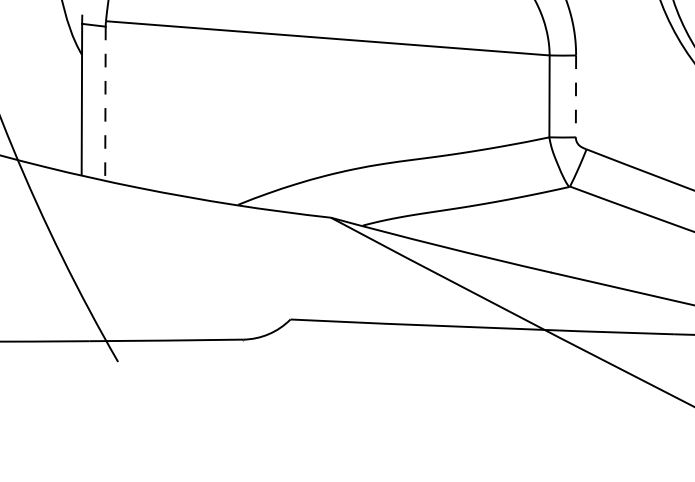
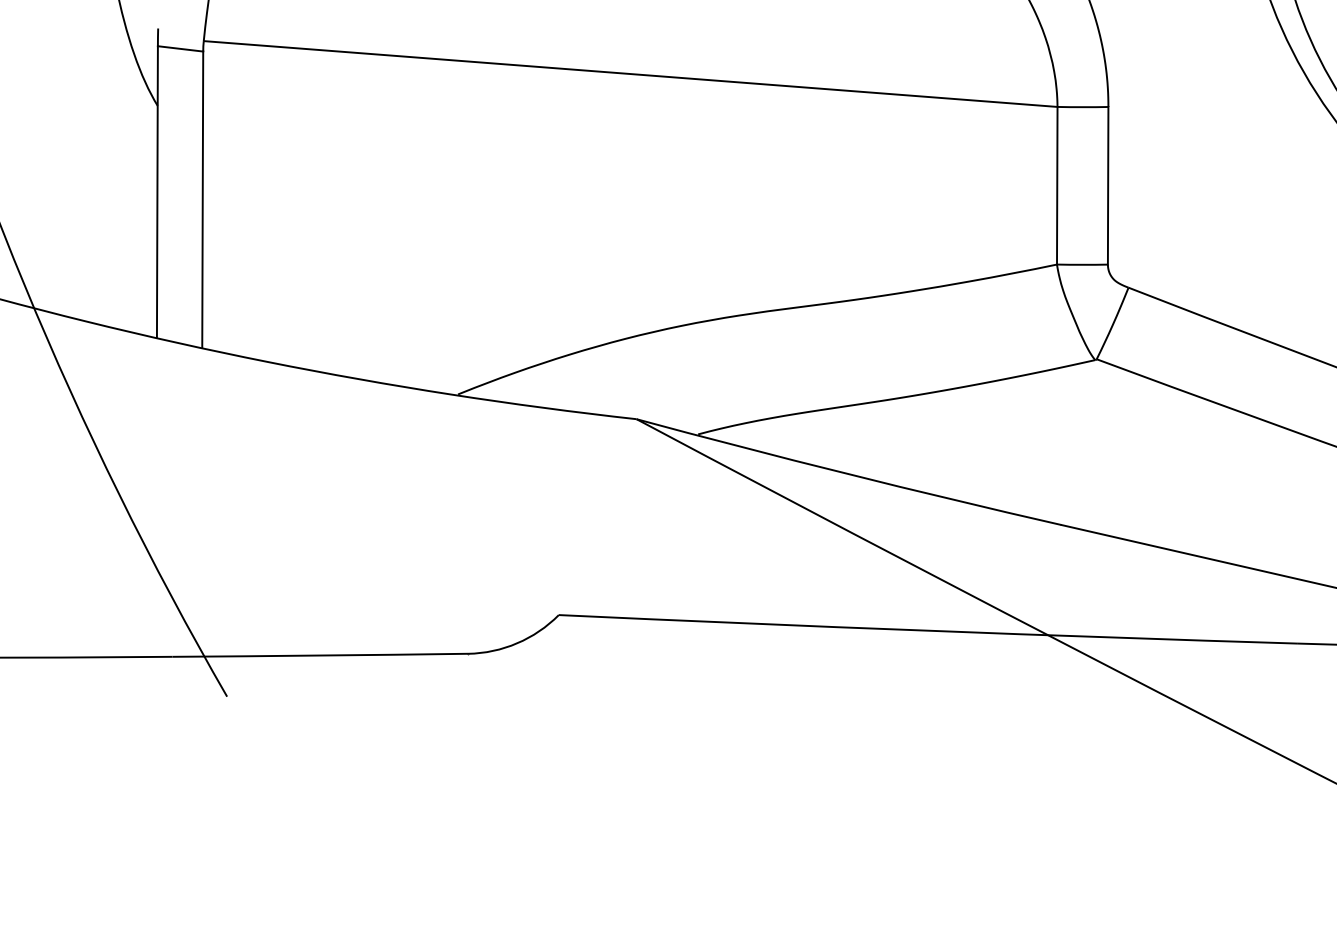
line: (575, 96) -> (1107, 185), dashed -> solid
line: (105, 103) -> (202, 199), dashed -> solid

